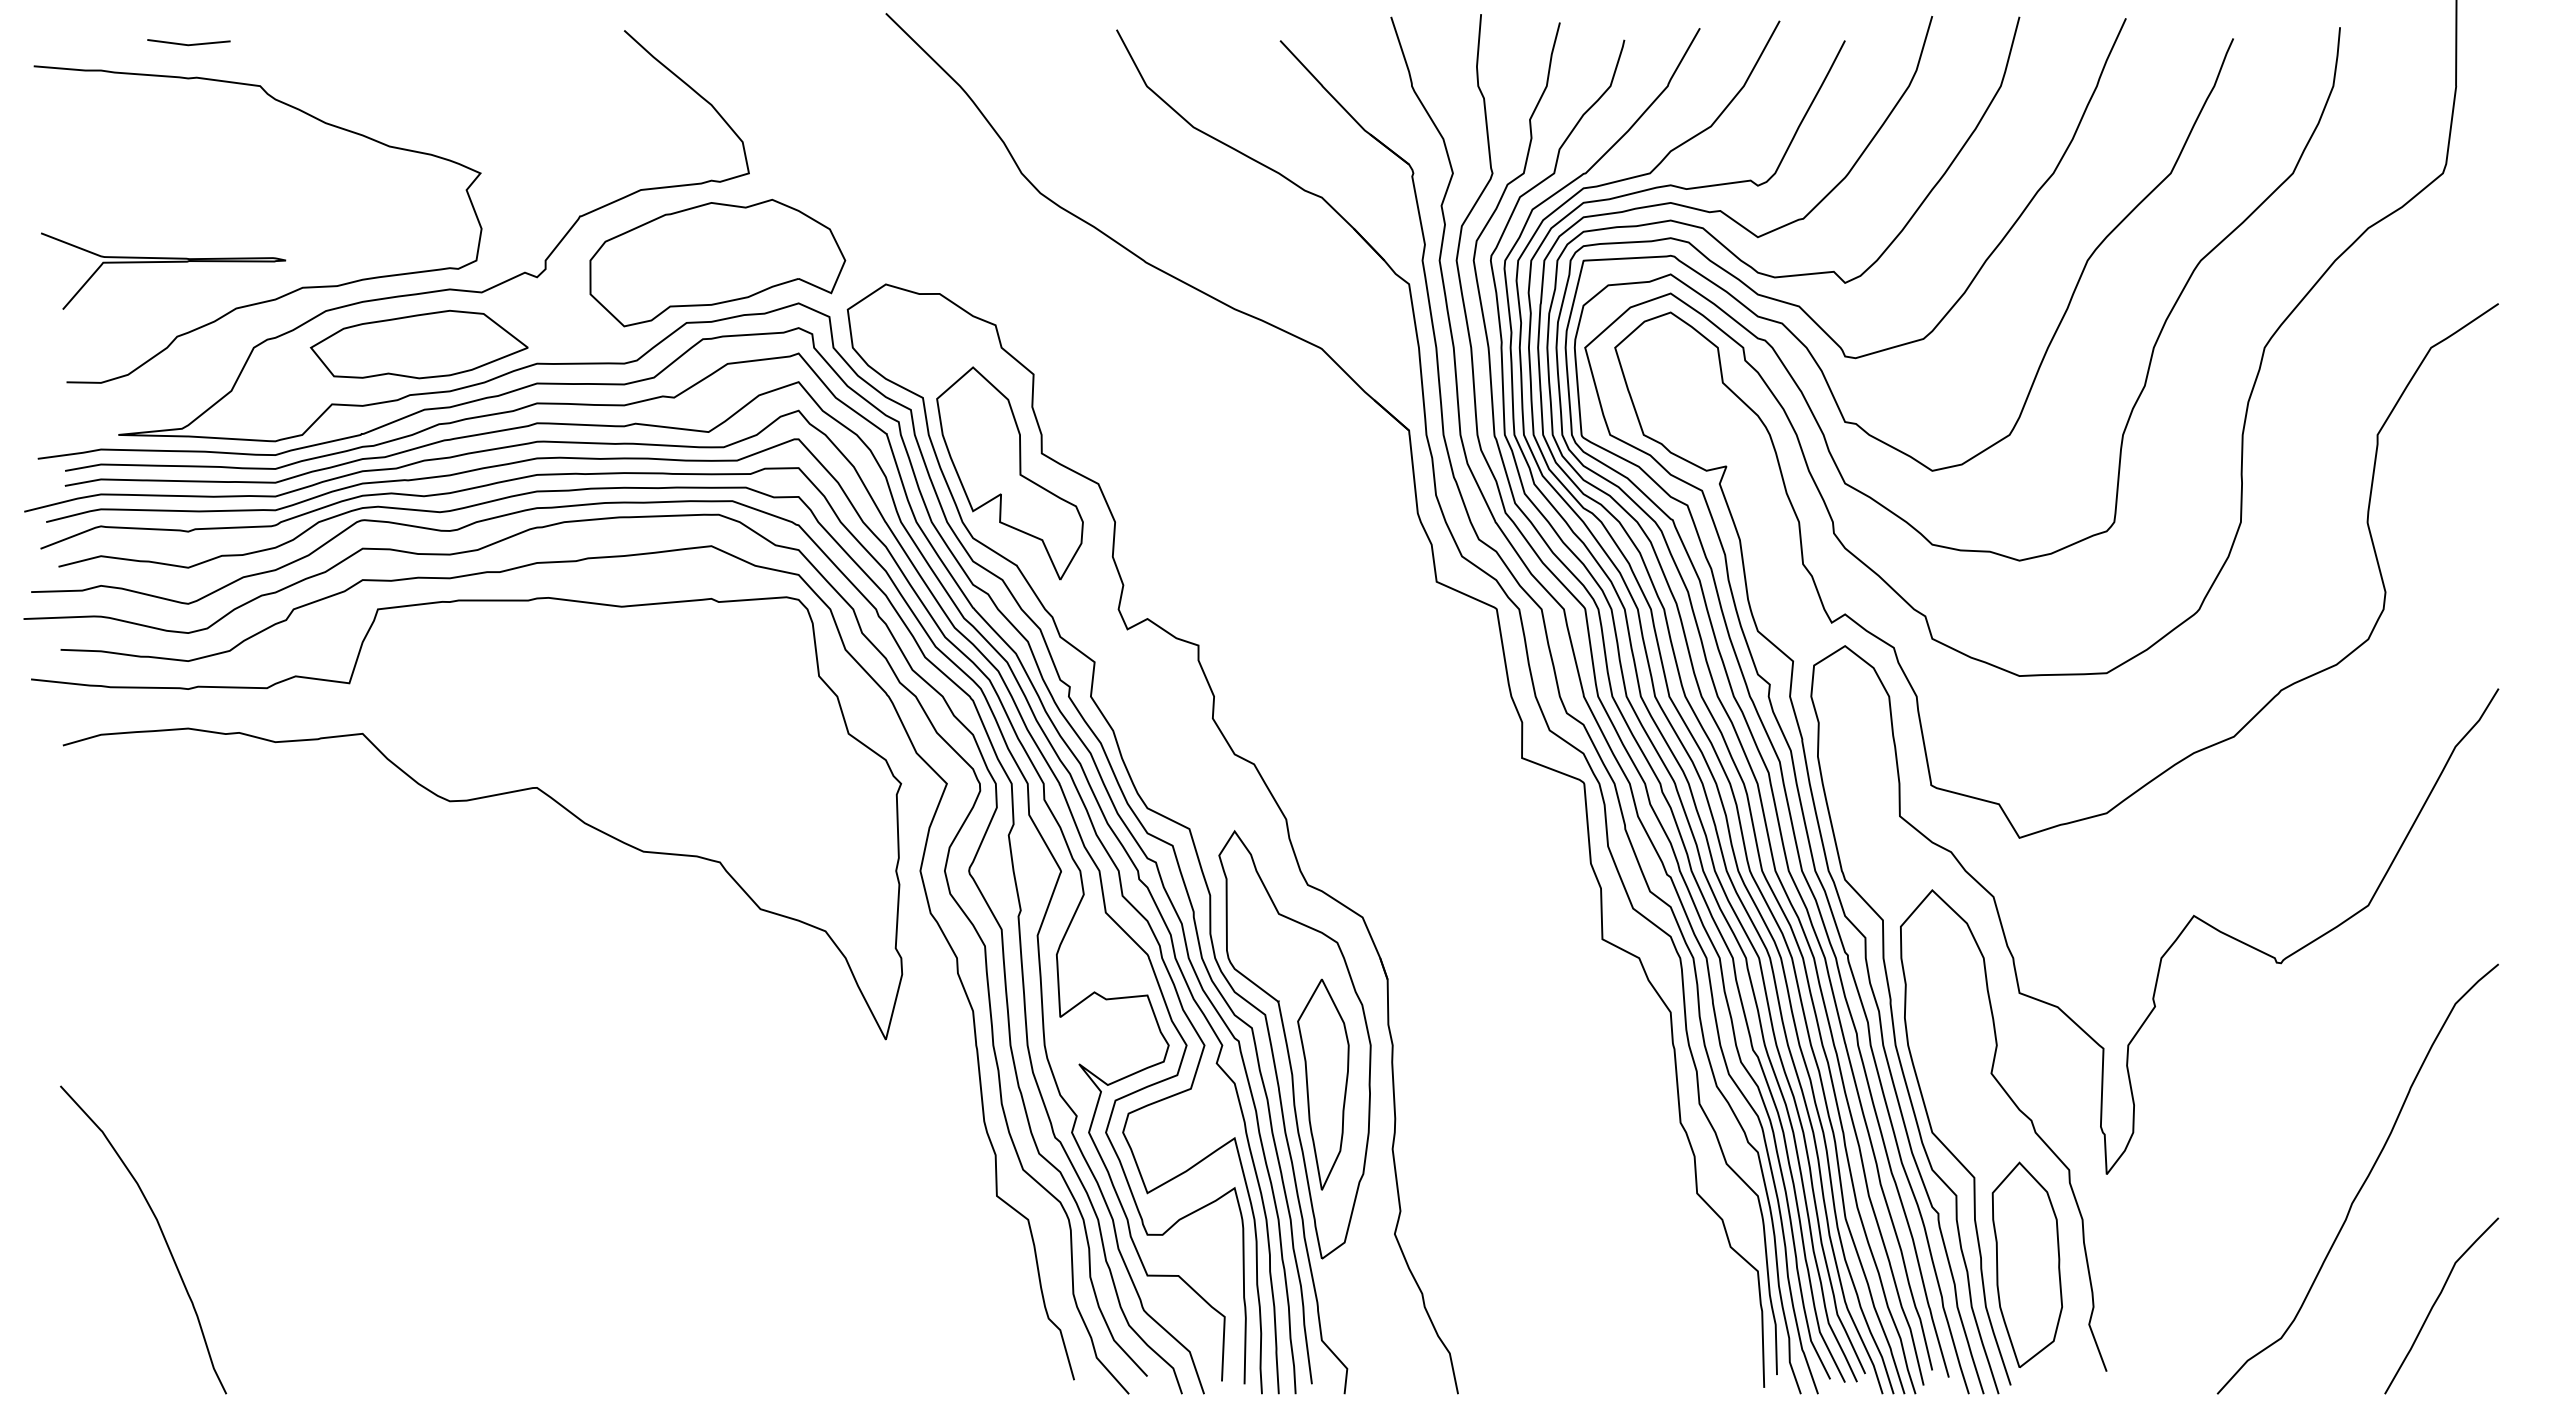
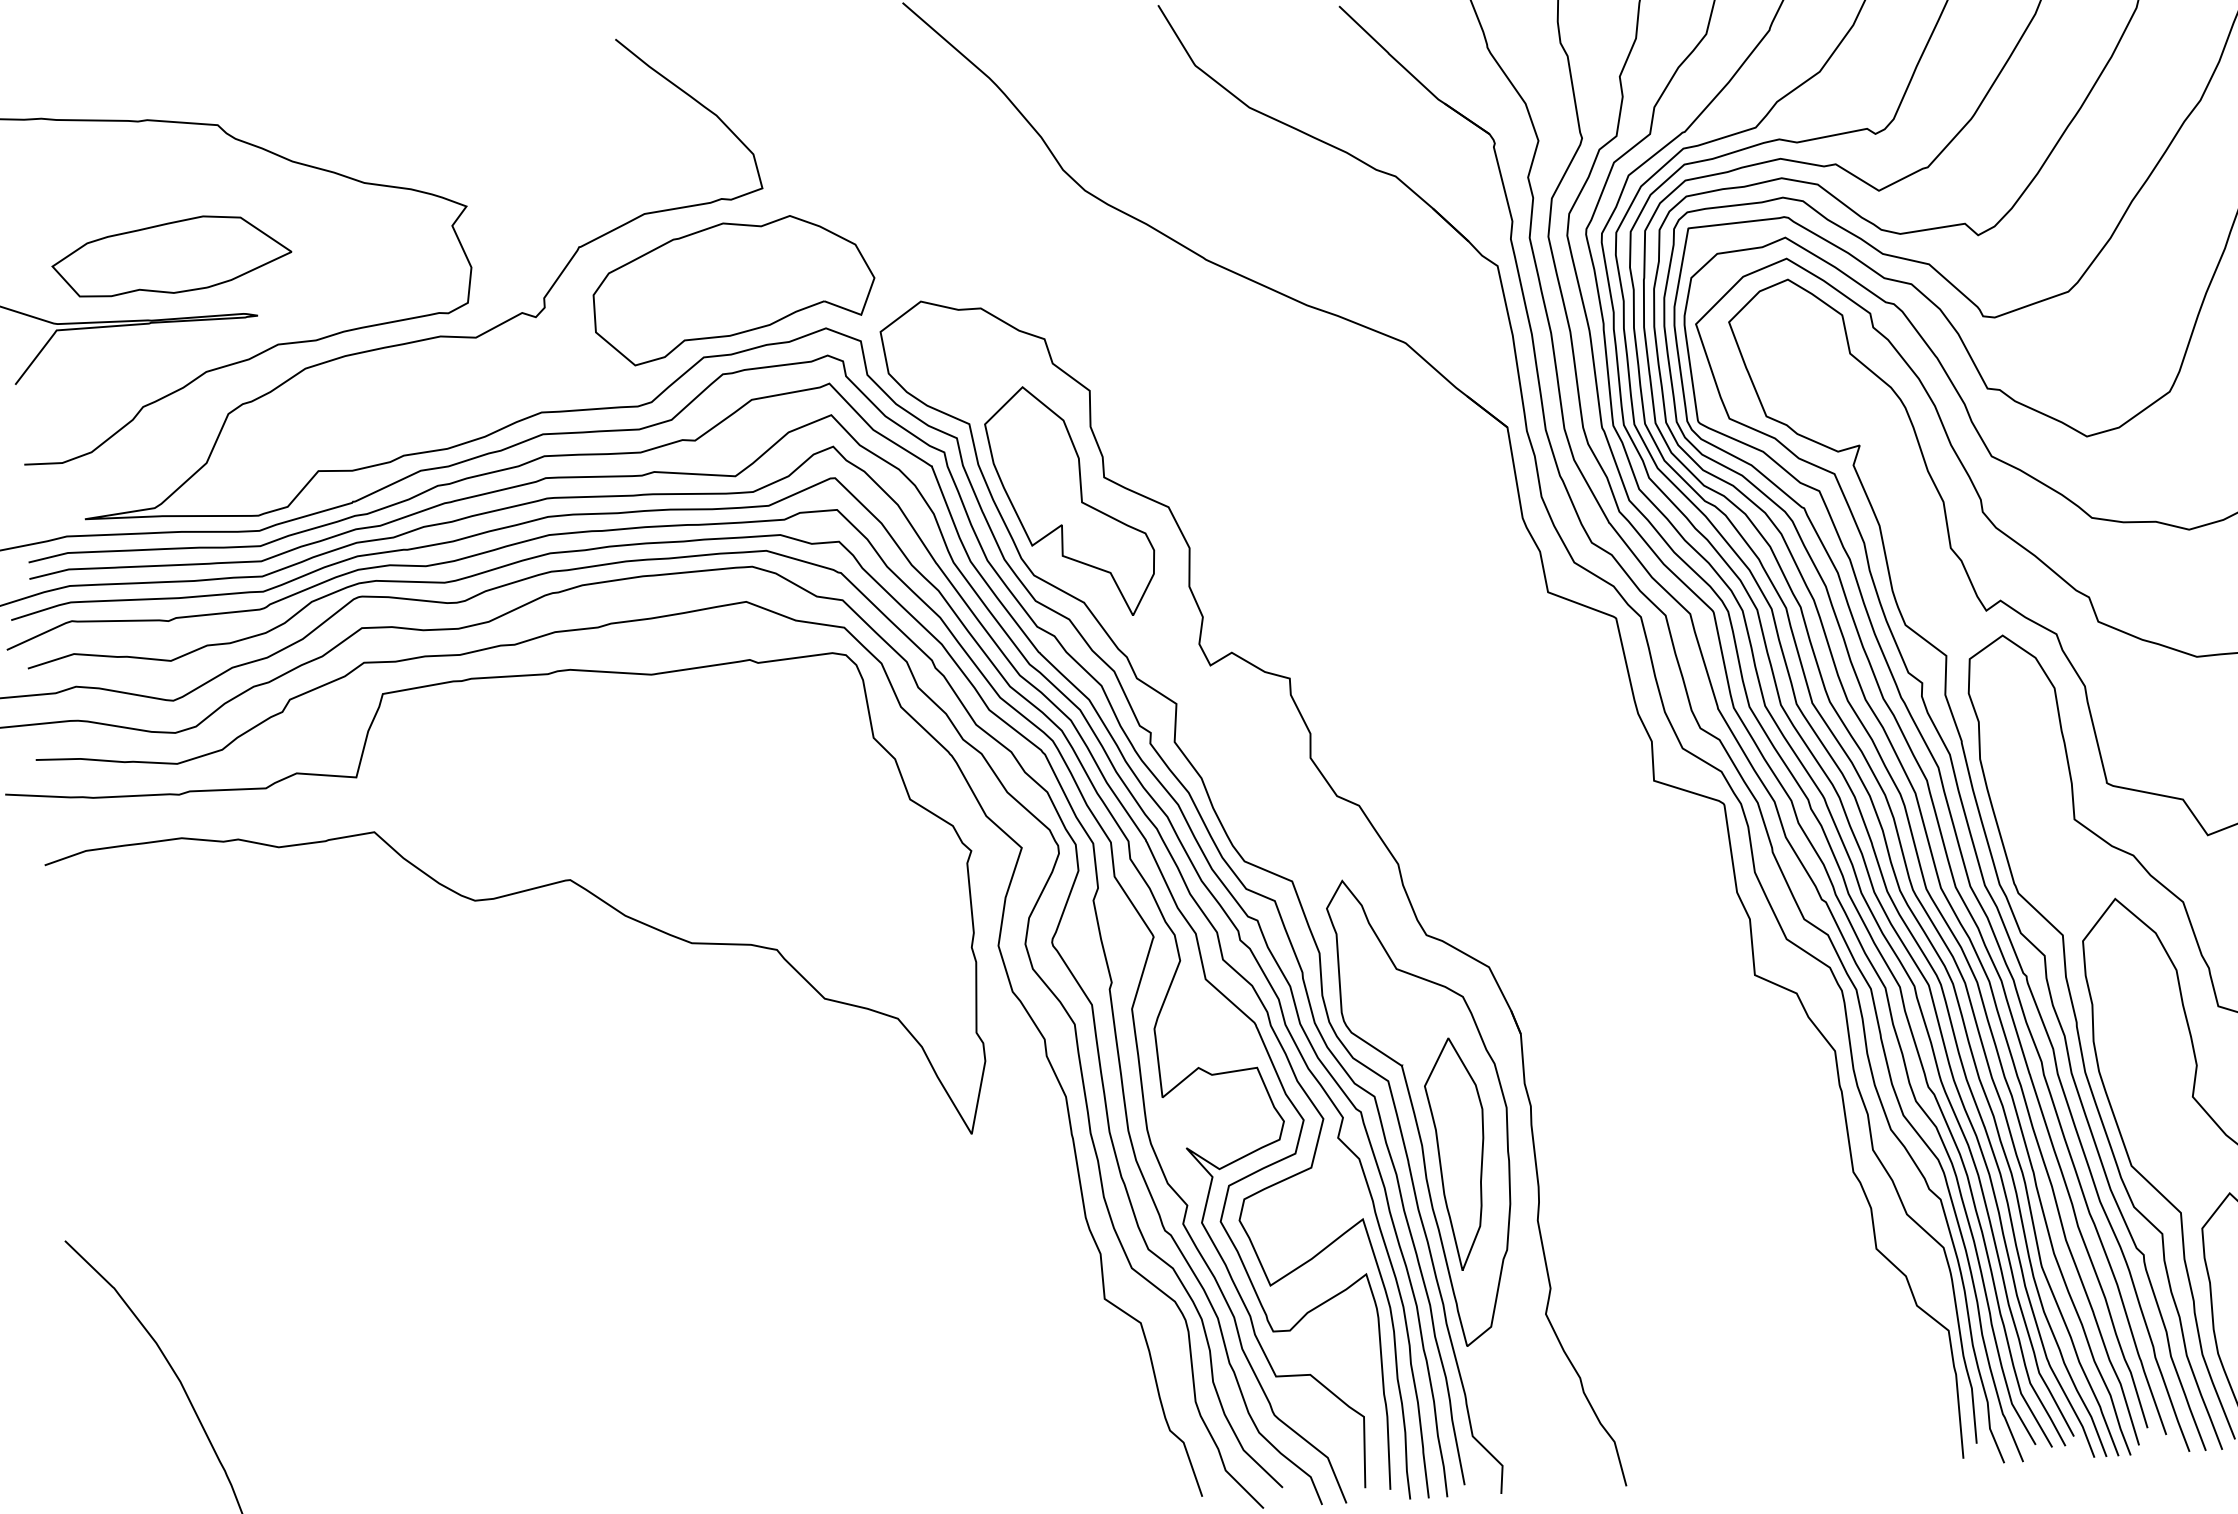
line: (188, 44) -> (135, 84), removed
part: (418, 344) -> (170, 255), moved

